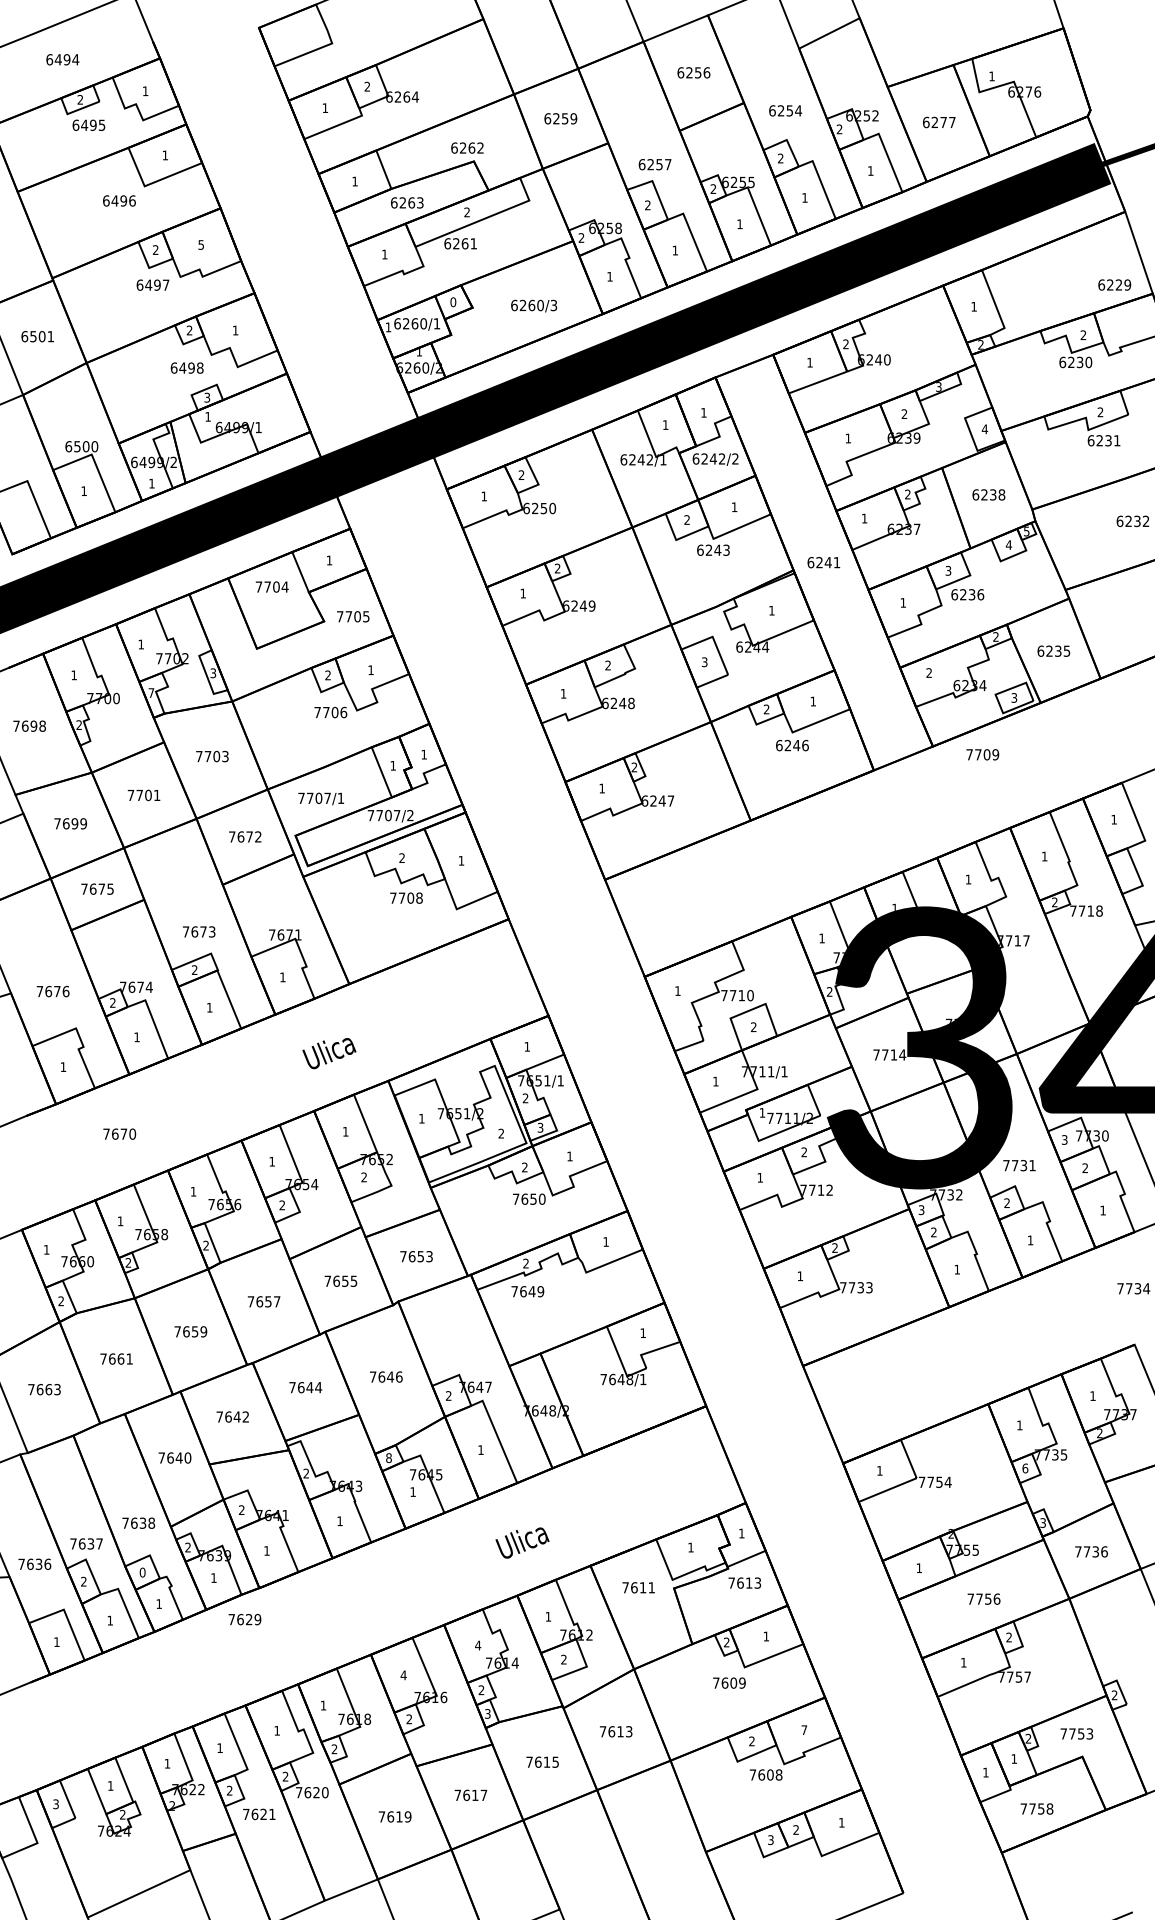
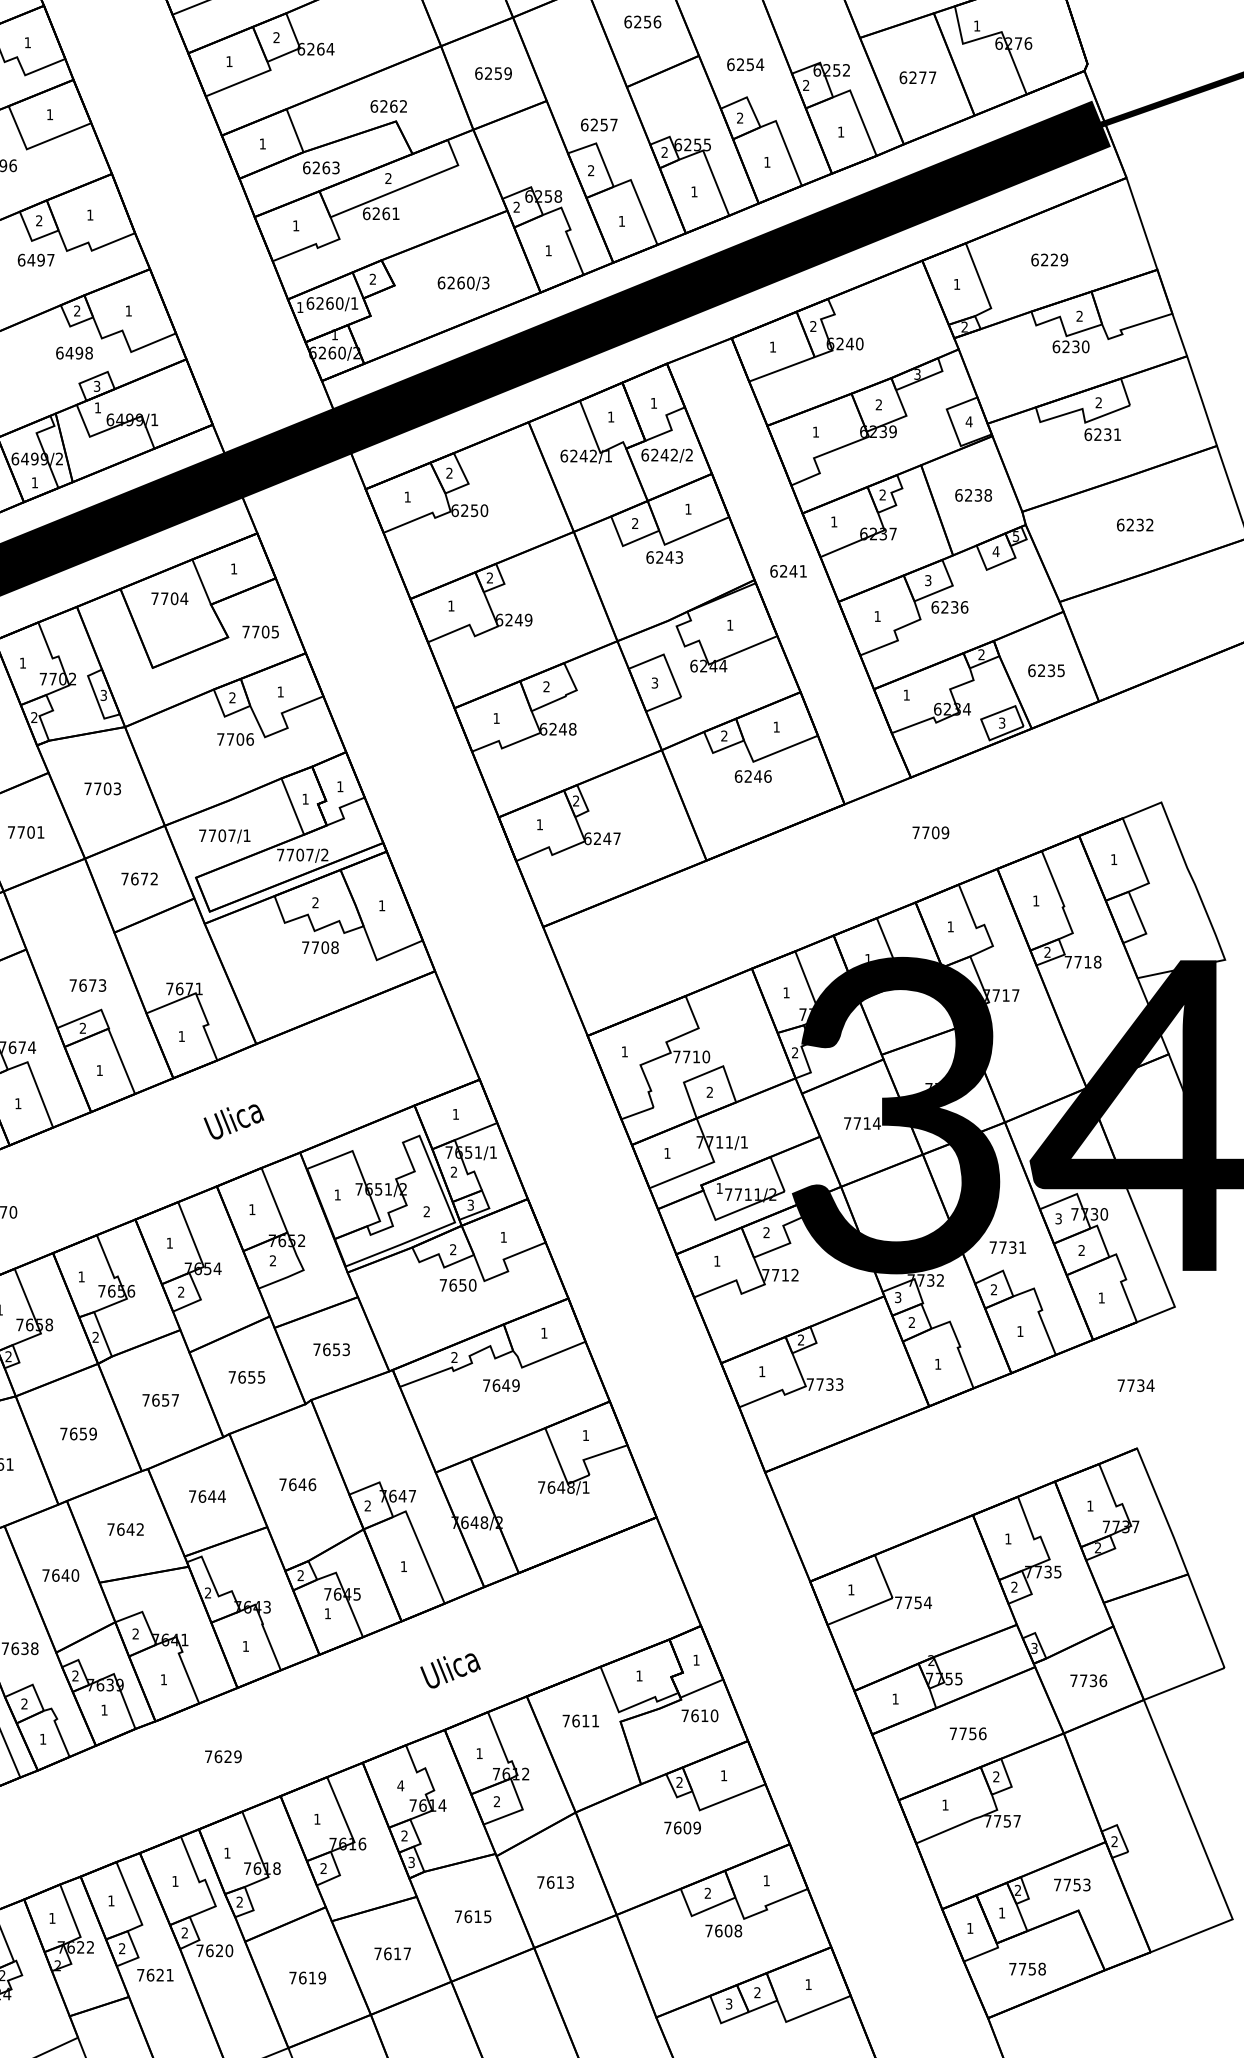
text: (200, 244) -> (89, 214), 5 -> 1
text: (1114, 284) -> (1049, 259), moved
text: (453, 302) -> (373, 279), 0 -> 2
text: (928, 672) -> (905, 694), 2 -> 1
text: (151, 692) -> (34, 716), 7 -> 2
text: (982, 754) -> (930, 832), moved
text: (527, 1291) -> (501, 1385), moved
text: (388, 1458) -> (300, 1576), 8 -> 2
text: (1025, 1468) -> (1014, 1587), 6 -> 2
text: (142, 1572) -> (24, 1703), 0 -> 2
text: (757, 1582) -> (714, 1715), 7613 -> 7610
text: (244, 1619) -> (222, 1756), moved
text: (403, 1675) -> (317, 1819), 4 -> 1
text: (804, 1729) -> (766, 1879), 7 -> 1

